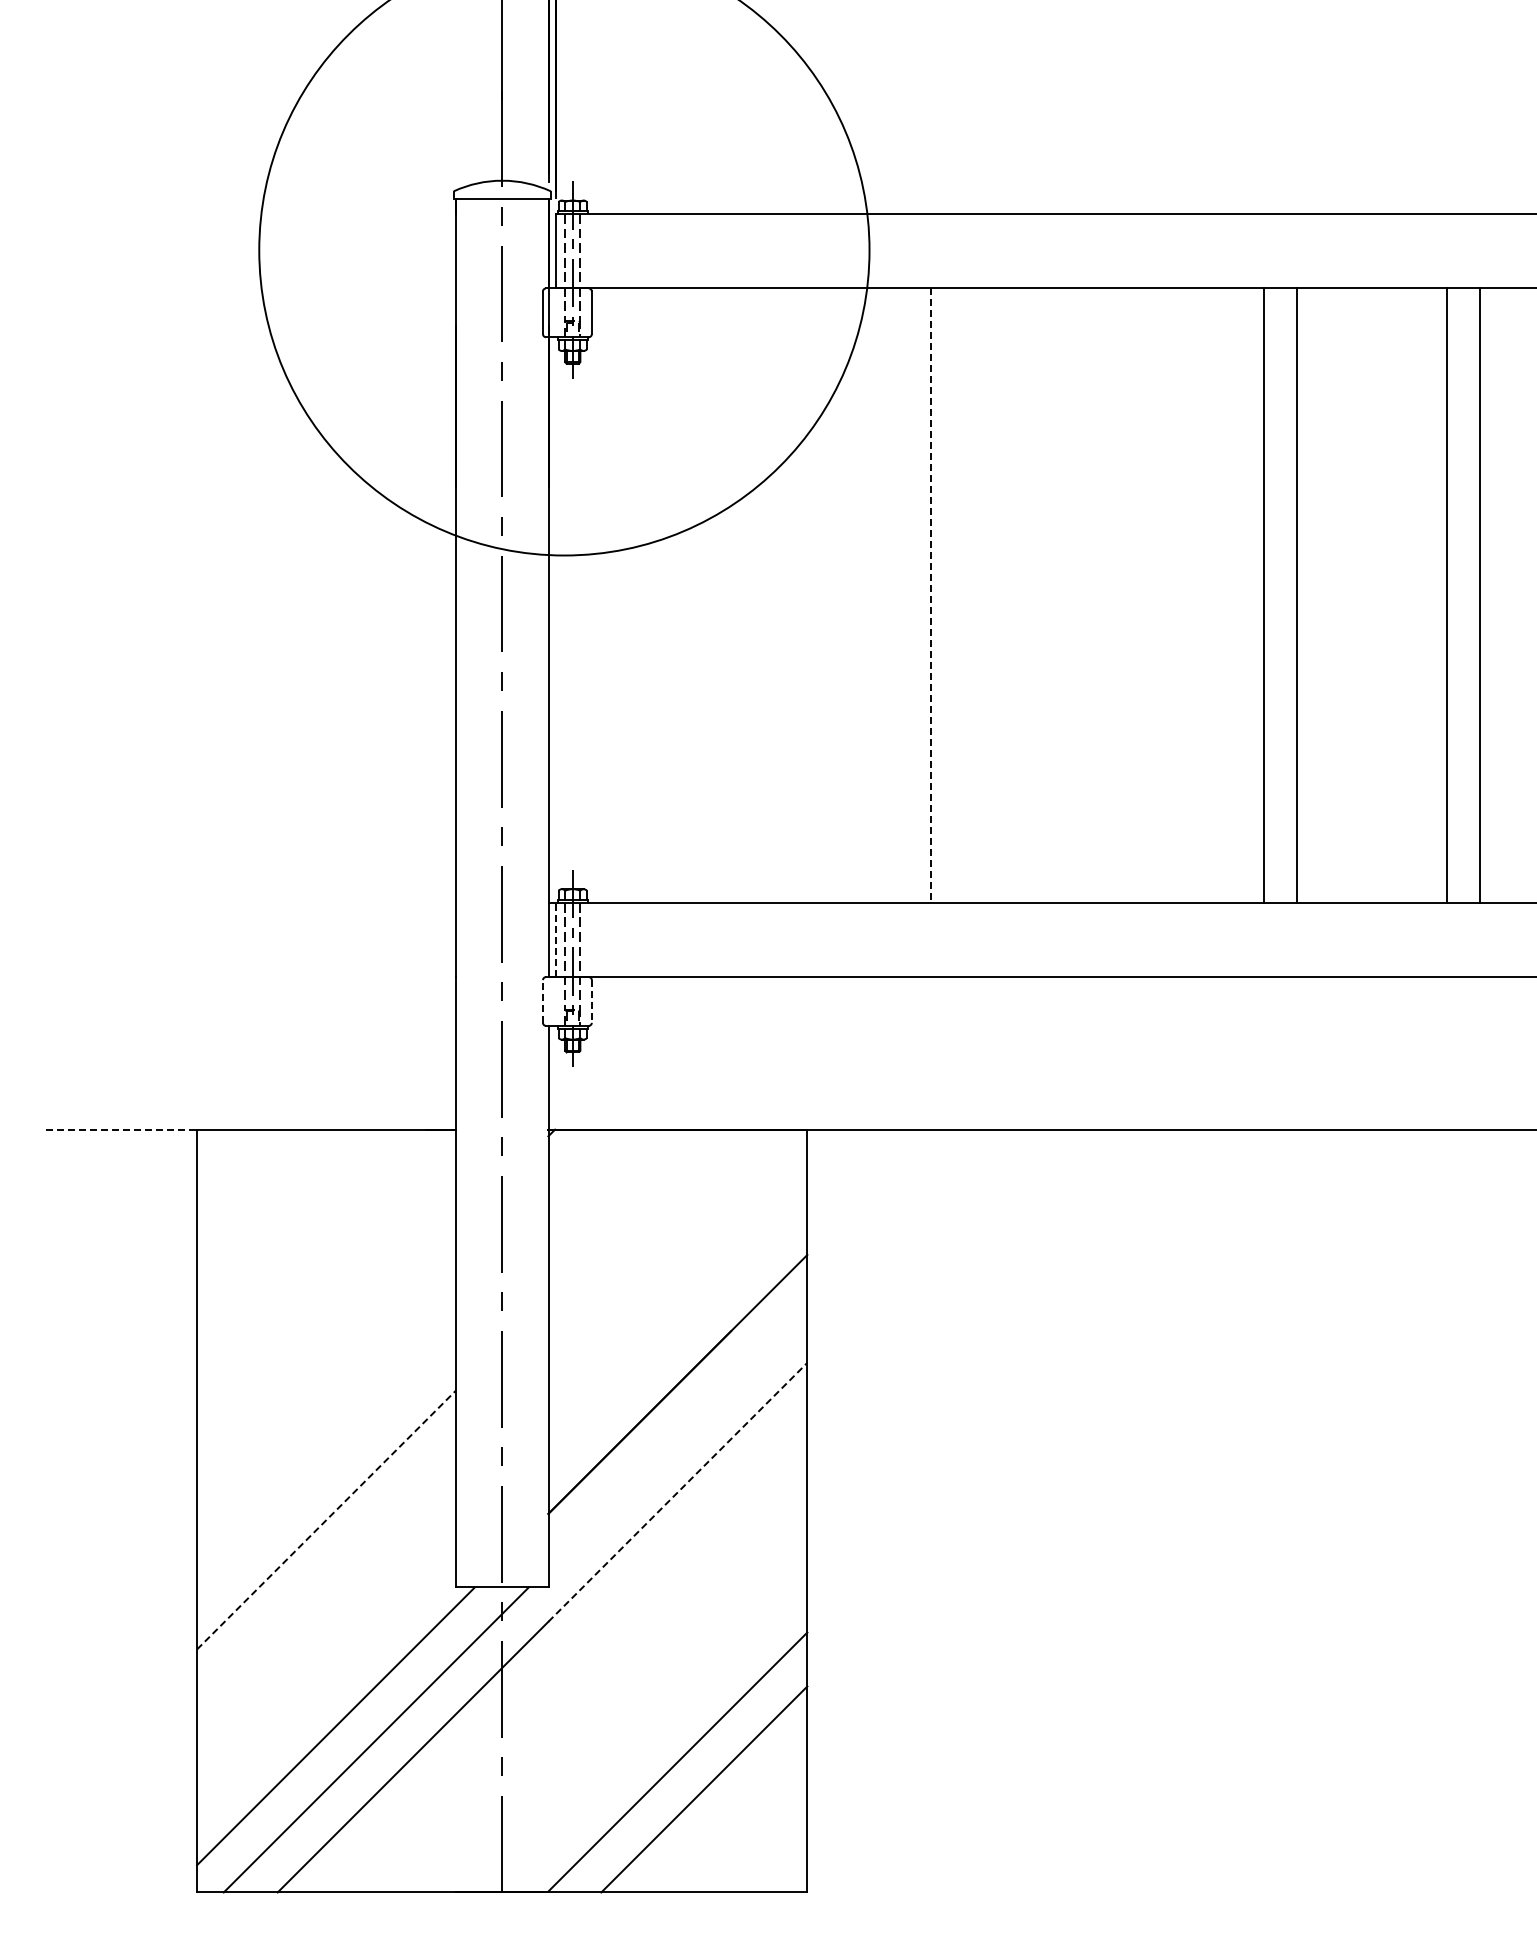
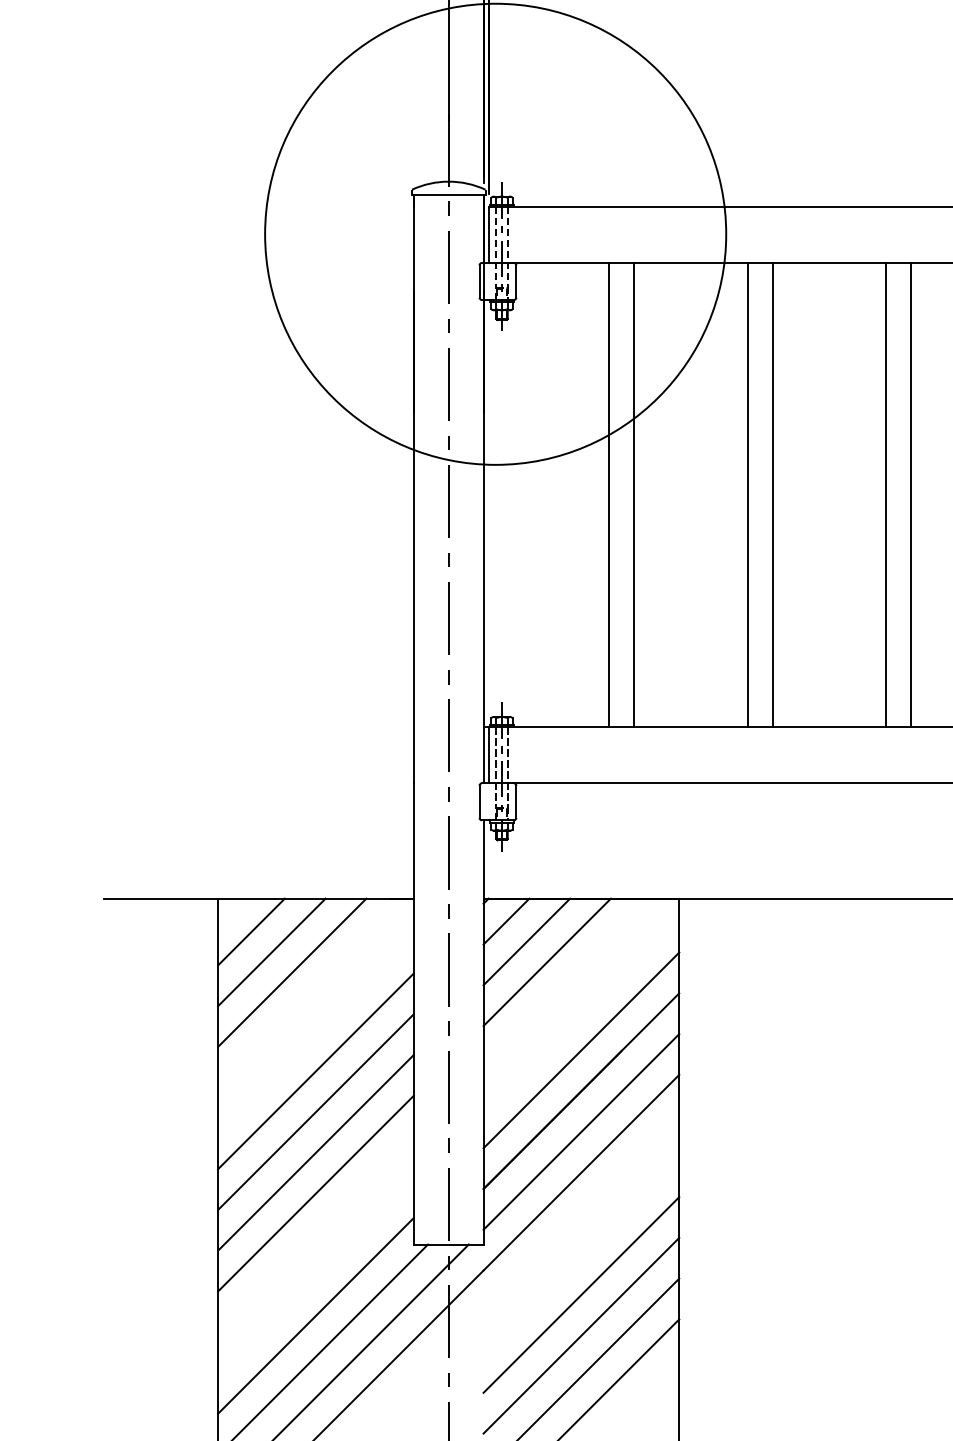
line: (714, 595) -> (609, 495), added
line: (747, 595) -> (634, 495), added
line: (897, 595) -> (747, 495), added
line: (1080, 595) -> (885, 495), added
line: (1113, 595) -> (910, 495), added
line: (930, 596) -> (772, 495), dashed -> solid
line: (556, 939) -> (489, 755), dashed -> solid
line: (543, 1000) -> (479, 801), dashed -> solid
line: (591, 1001) -> (516, 801), dashed -> solid
line: (122, 1129) -> (161, 898), dashed -> solid
line: (578, 1159) -> (506, 921), added
line: (241, 1173) -> (251, 931), added
line: (605, 1186) -> (526, 941), added
line: (268, 1200) -> (272, 952), added
line: (632, 1213) -> (547, 962), added
line: (295, 1227) -> (292, 972), added
line: (677, 1330) -> (581, 1050), added
line: (326, 1357) -> (315, 1070), added
line: (326, 1411) -> (315, 1111), added
line: (677, 1437) -> (581, 1131), added
line: (326, 1465) -> (315, 1152), added
line: (678, 1491) -> (581, 1172), dashed -> solid
line: (326, 1519) -> (315, 1193), dashed -> solid
line: (677, 1653) -> (581, 1294), added
line: (326, 1681) -> (315, 1315), added
line: (677, 1707) -> (581, 1335), added

